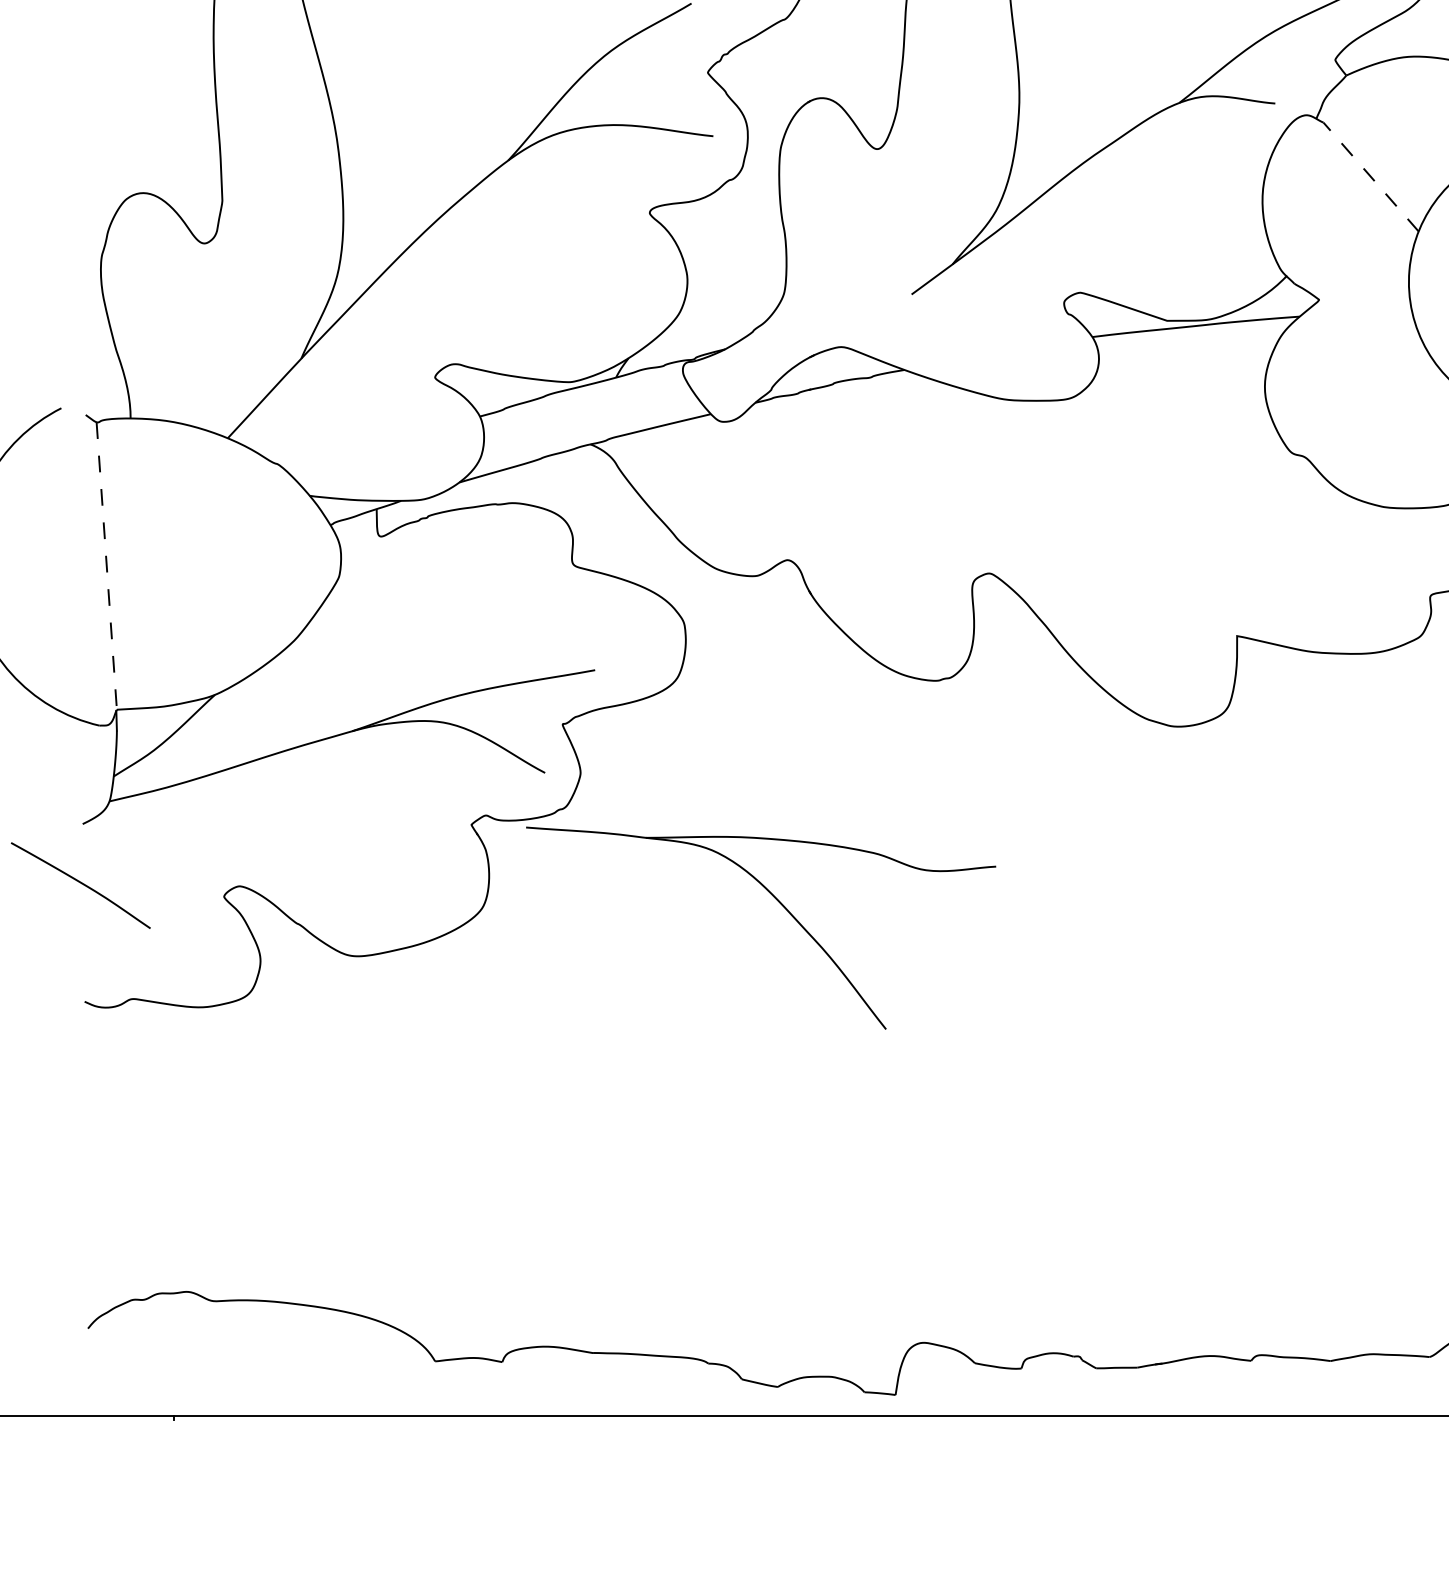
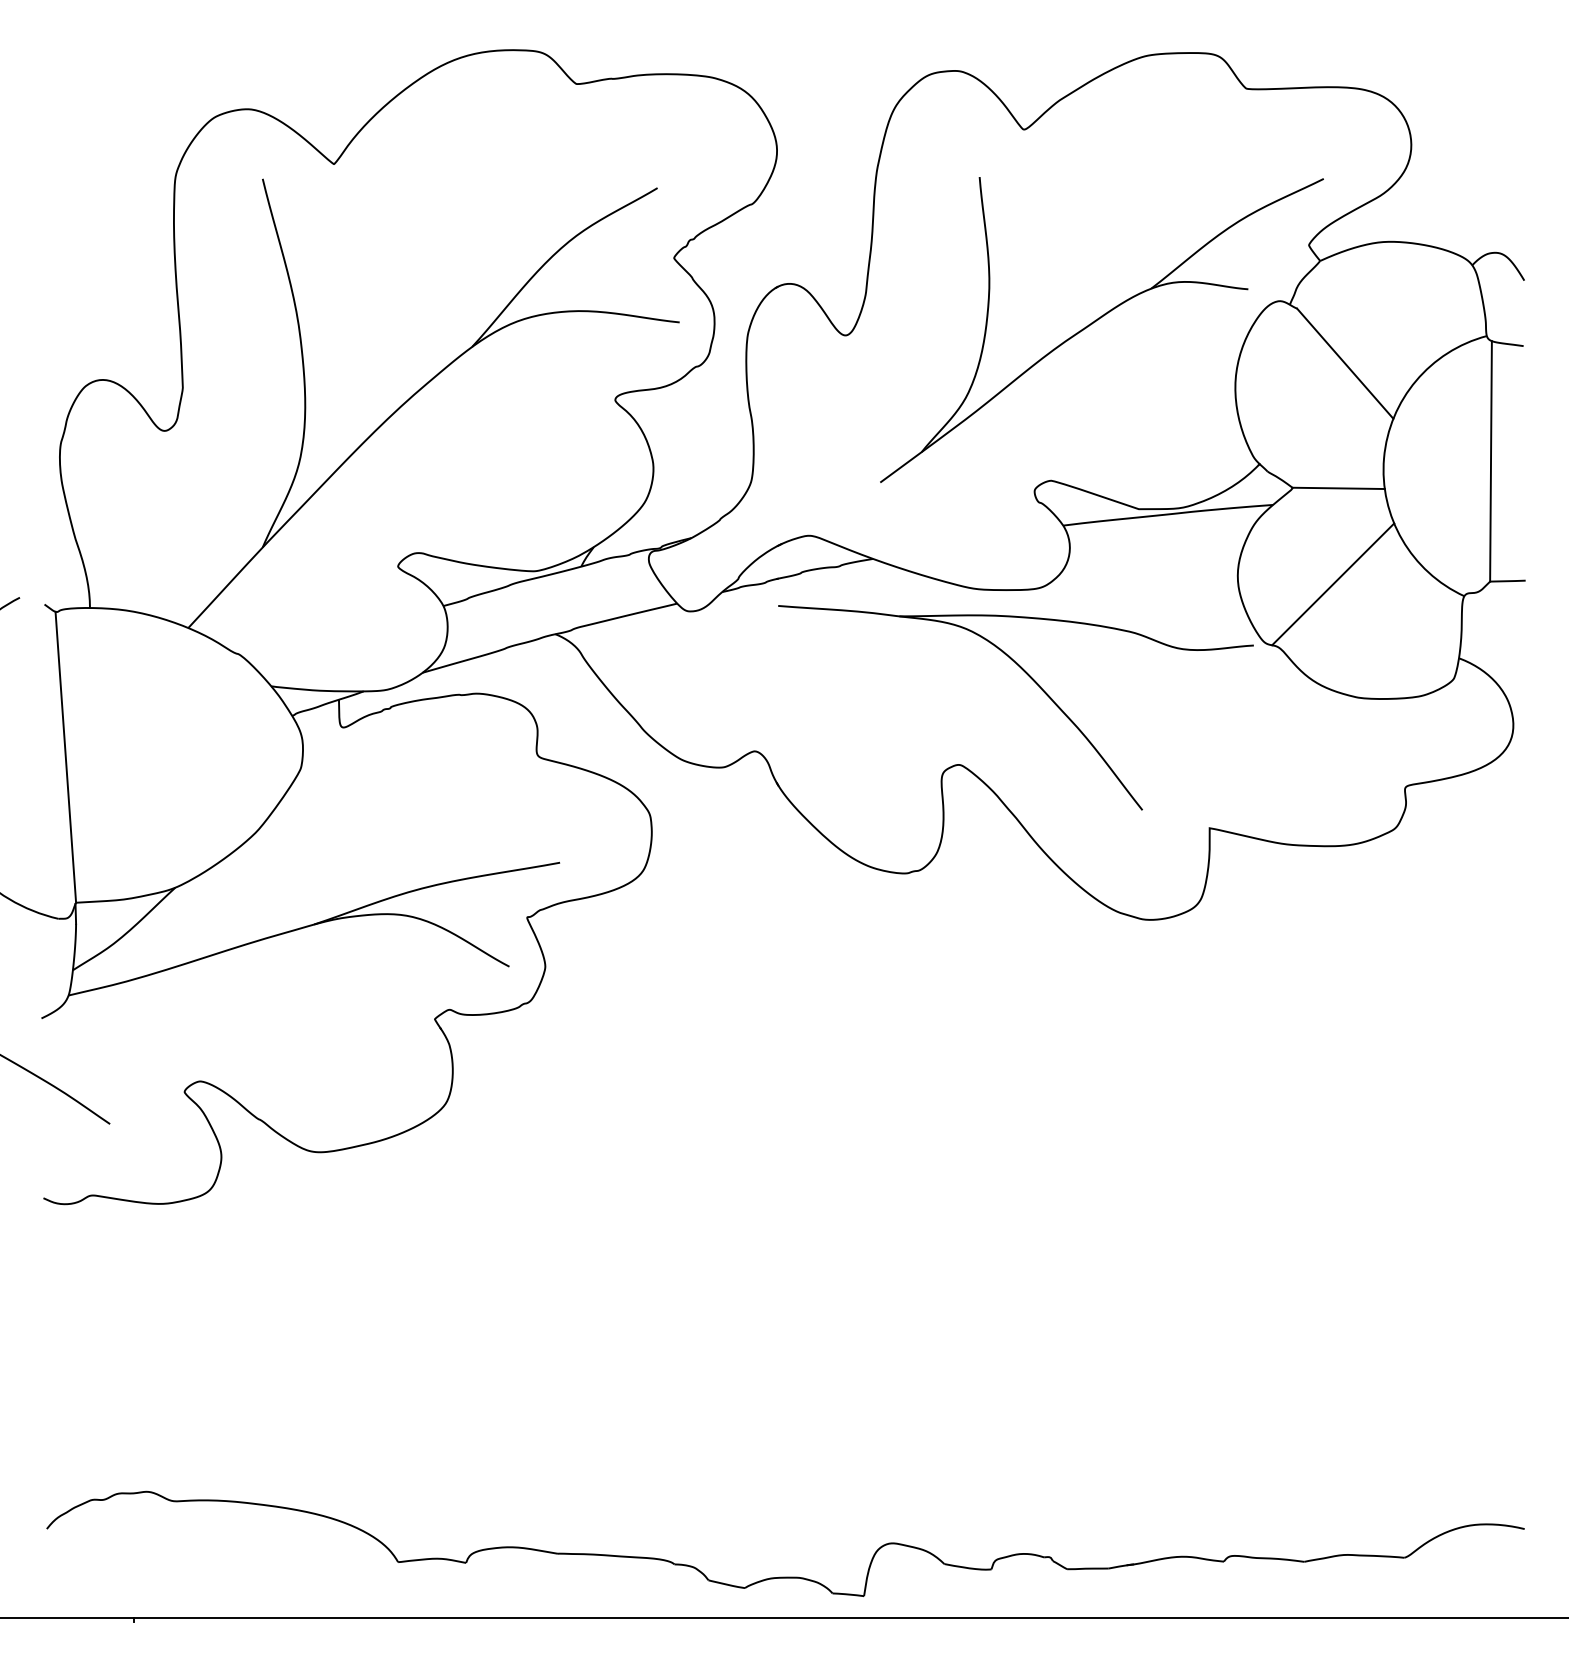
line: (1370, 176) -> (1344, 363), dashed -> solid
line: (1364, 300) -> (1338, 488), added
line: (1359, 395) -> (1333, 584), added
line: (106, 566) -> (65, 757), dashed -> solid
part: (782, 906) -> (1037, 685), moved

